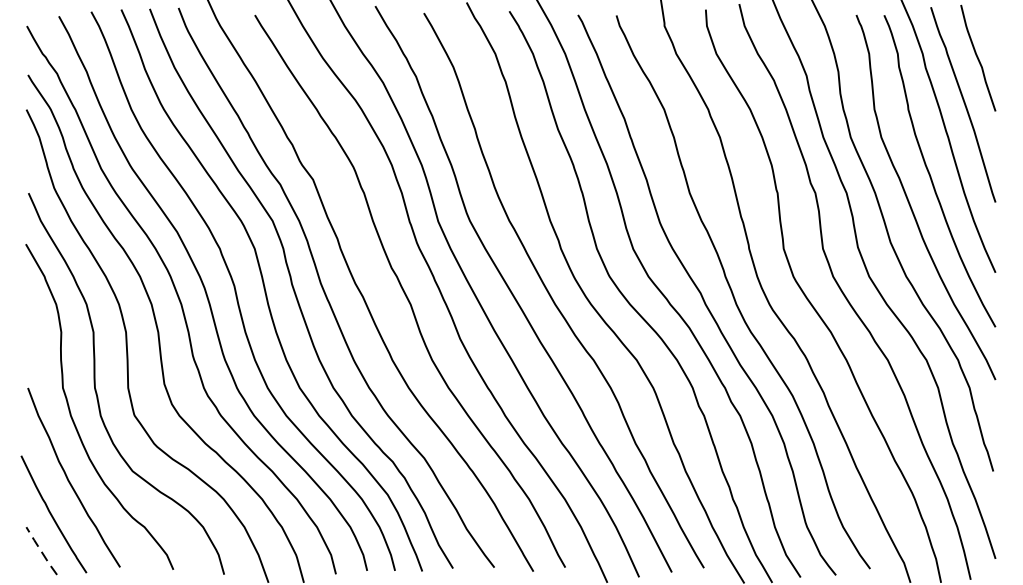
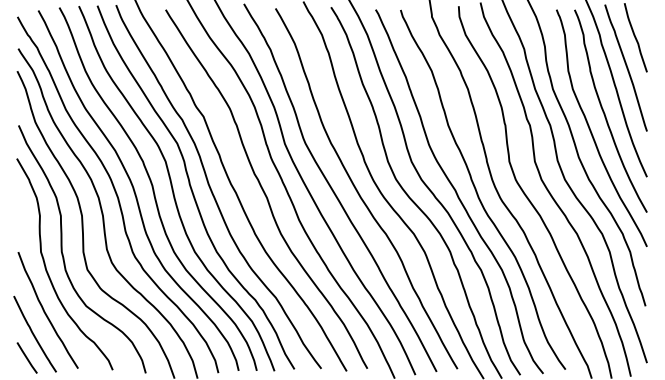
line: (40, 551) -> (26, 358), dashed -> solid

